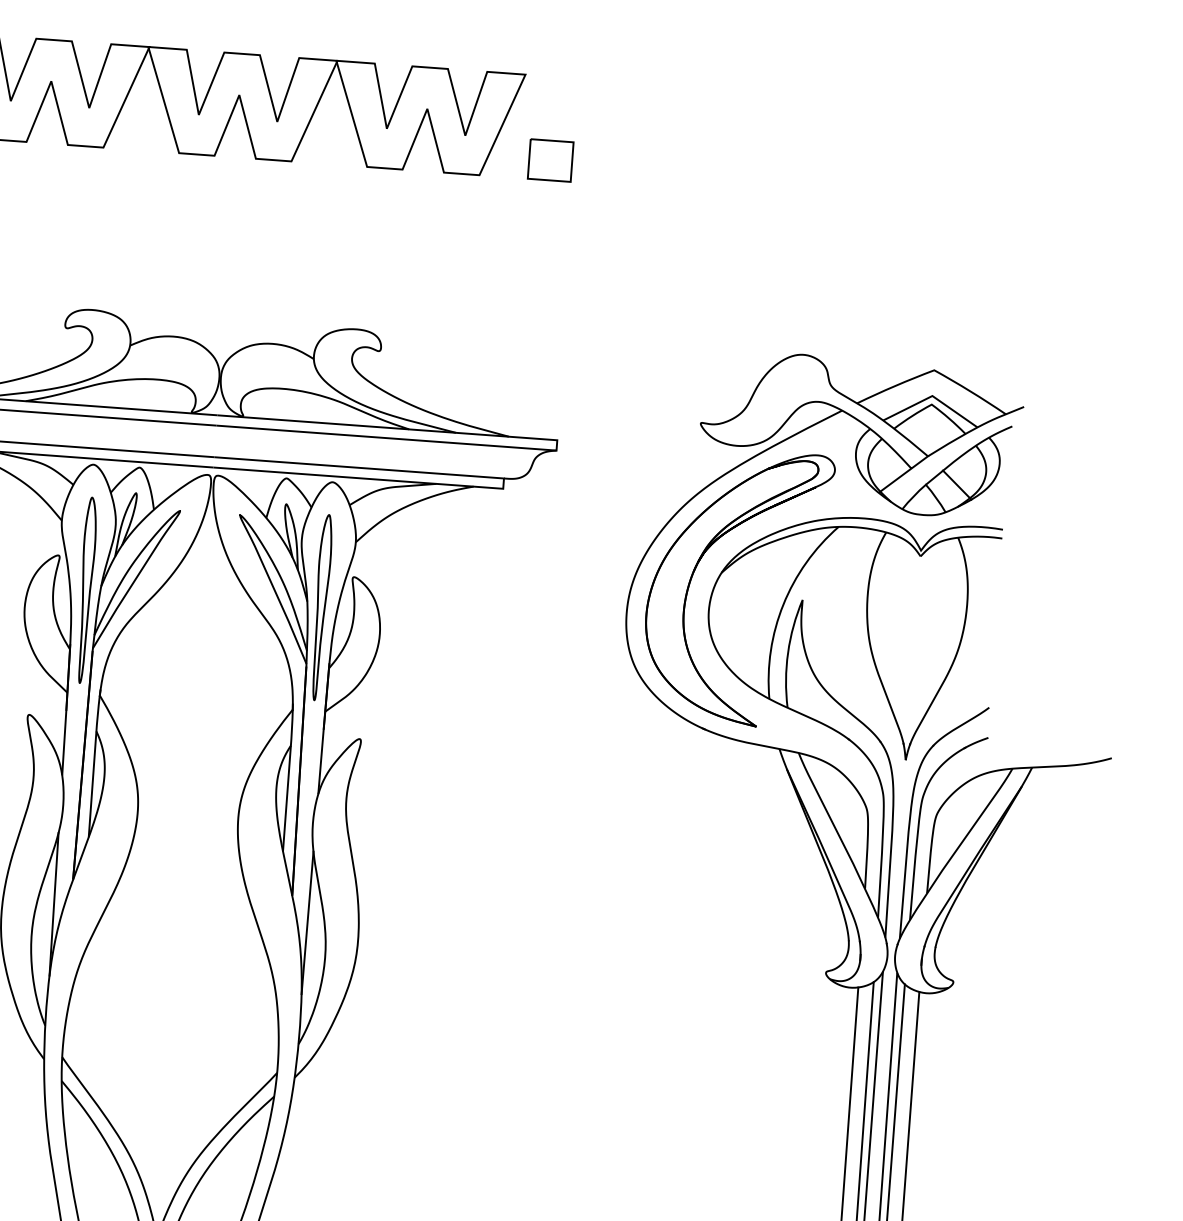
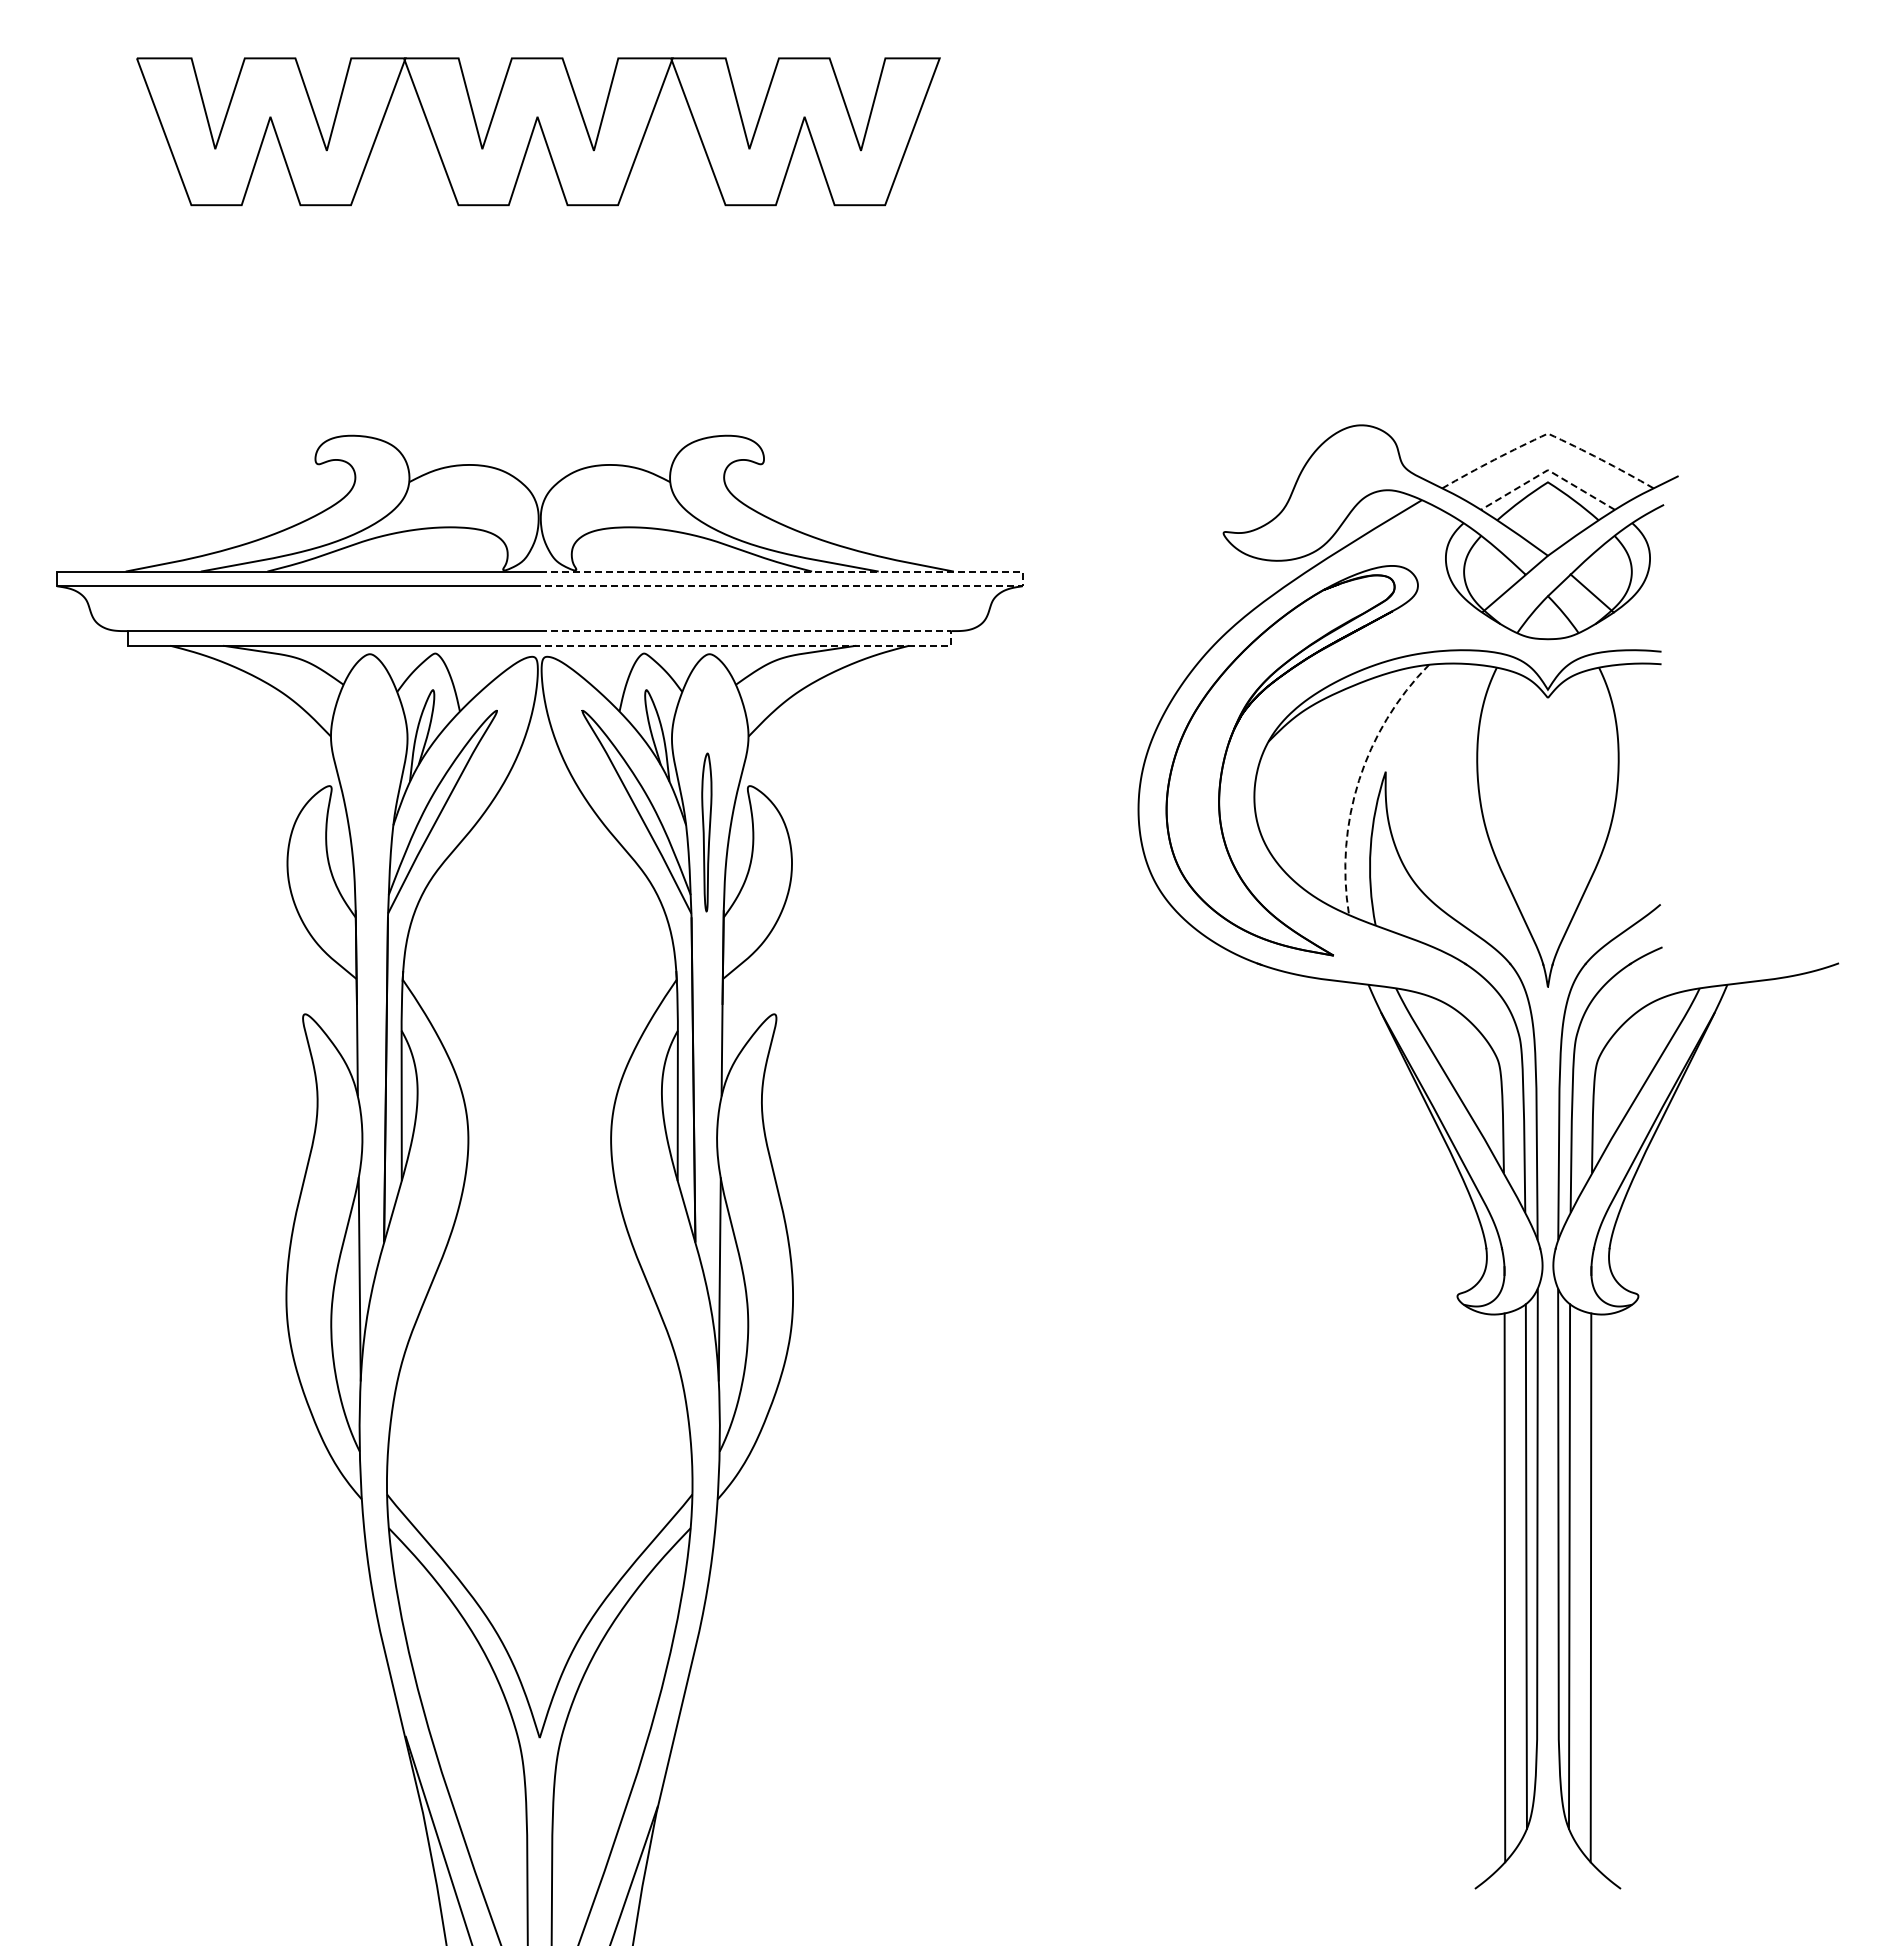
part: (550, 160) -> (984, 176), removed
line: (933, 370) -> (1547, 433), solid -> dashed
line: (932, 396) -> (1547, 470), solid -> dashed
line: (556, 445) -> (1022, 579), solid -> dashed
line: (503, 483) -> (951, 638), solid -> dashed
part: (86, 590) -> (372, 832), removed
arc: (783, 604) -> (1359, 780), solid -> dashed
part: (321, 607) -> (706, 832), size x0.6

